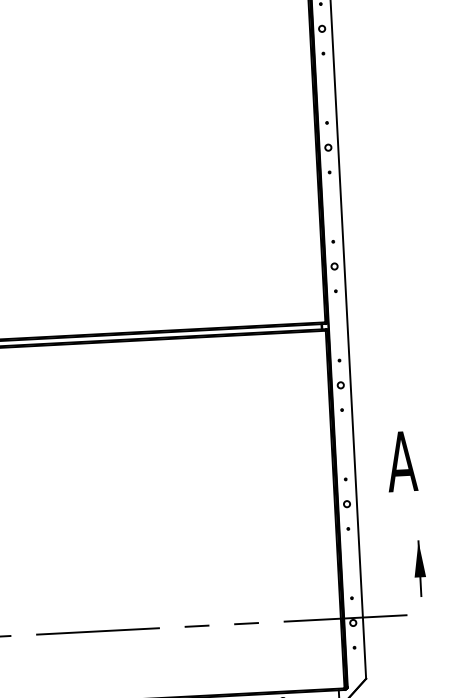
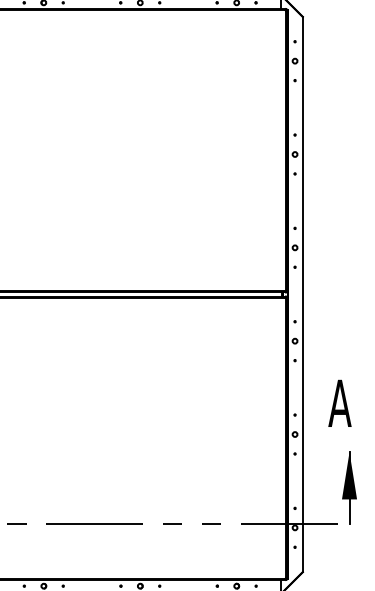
part: (419, 567) -> (349, 487), size x1.67

